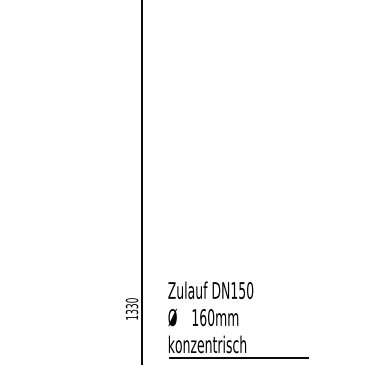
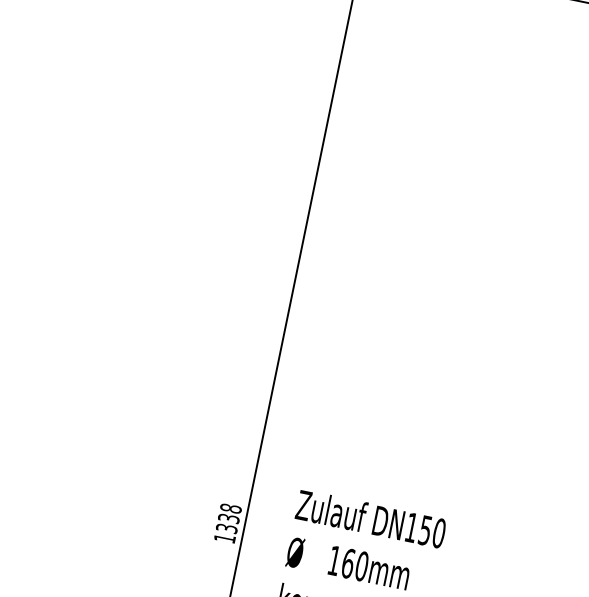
text: (131, 300) -> (230, 508), 1330 -> 1338

